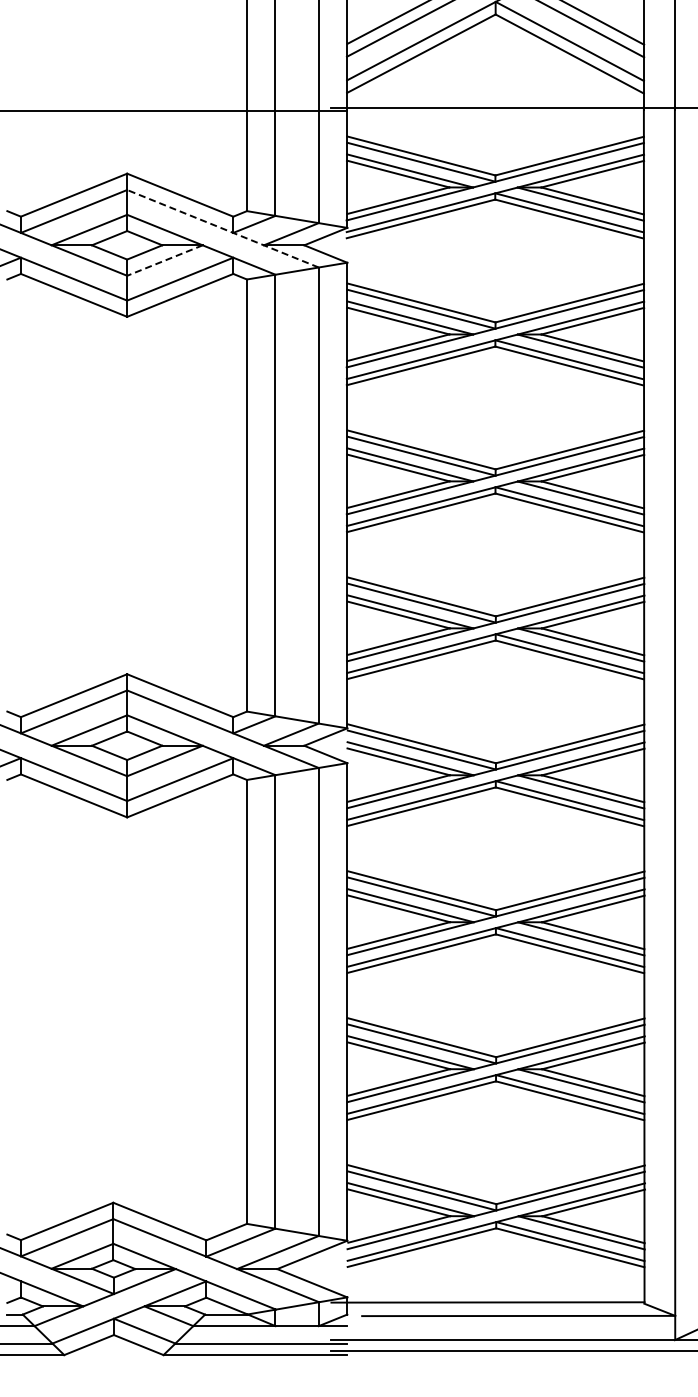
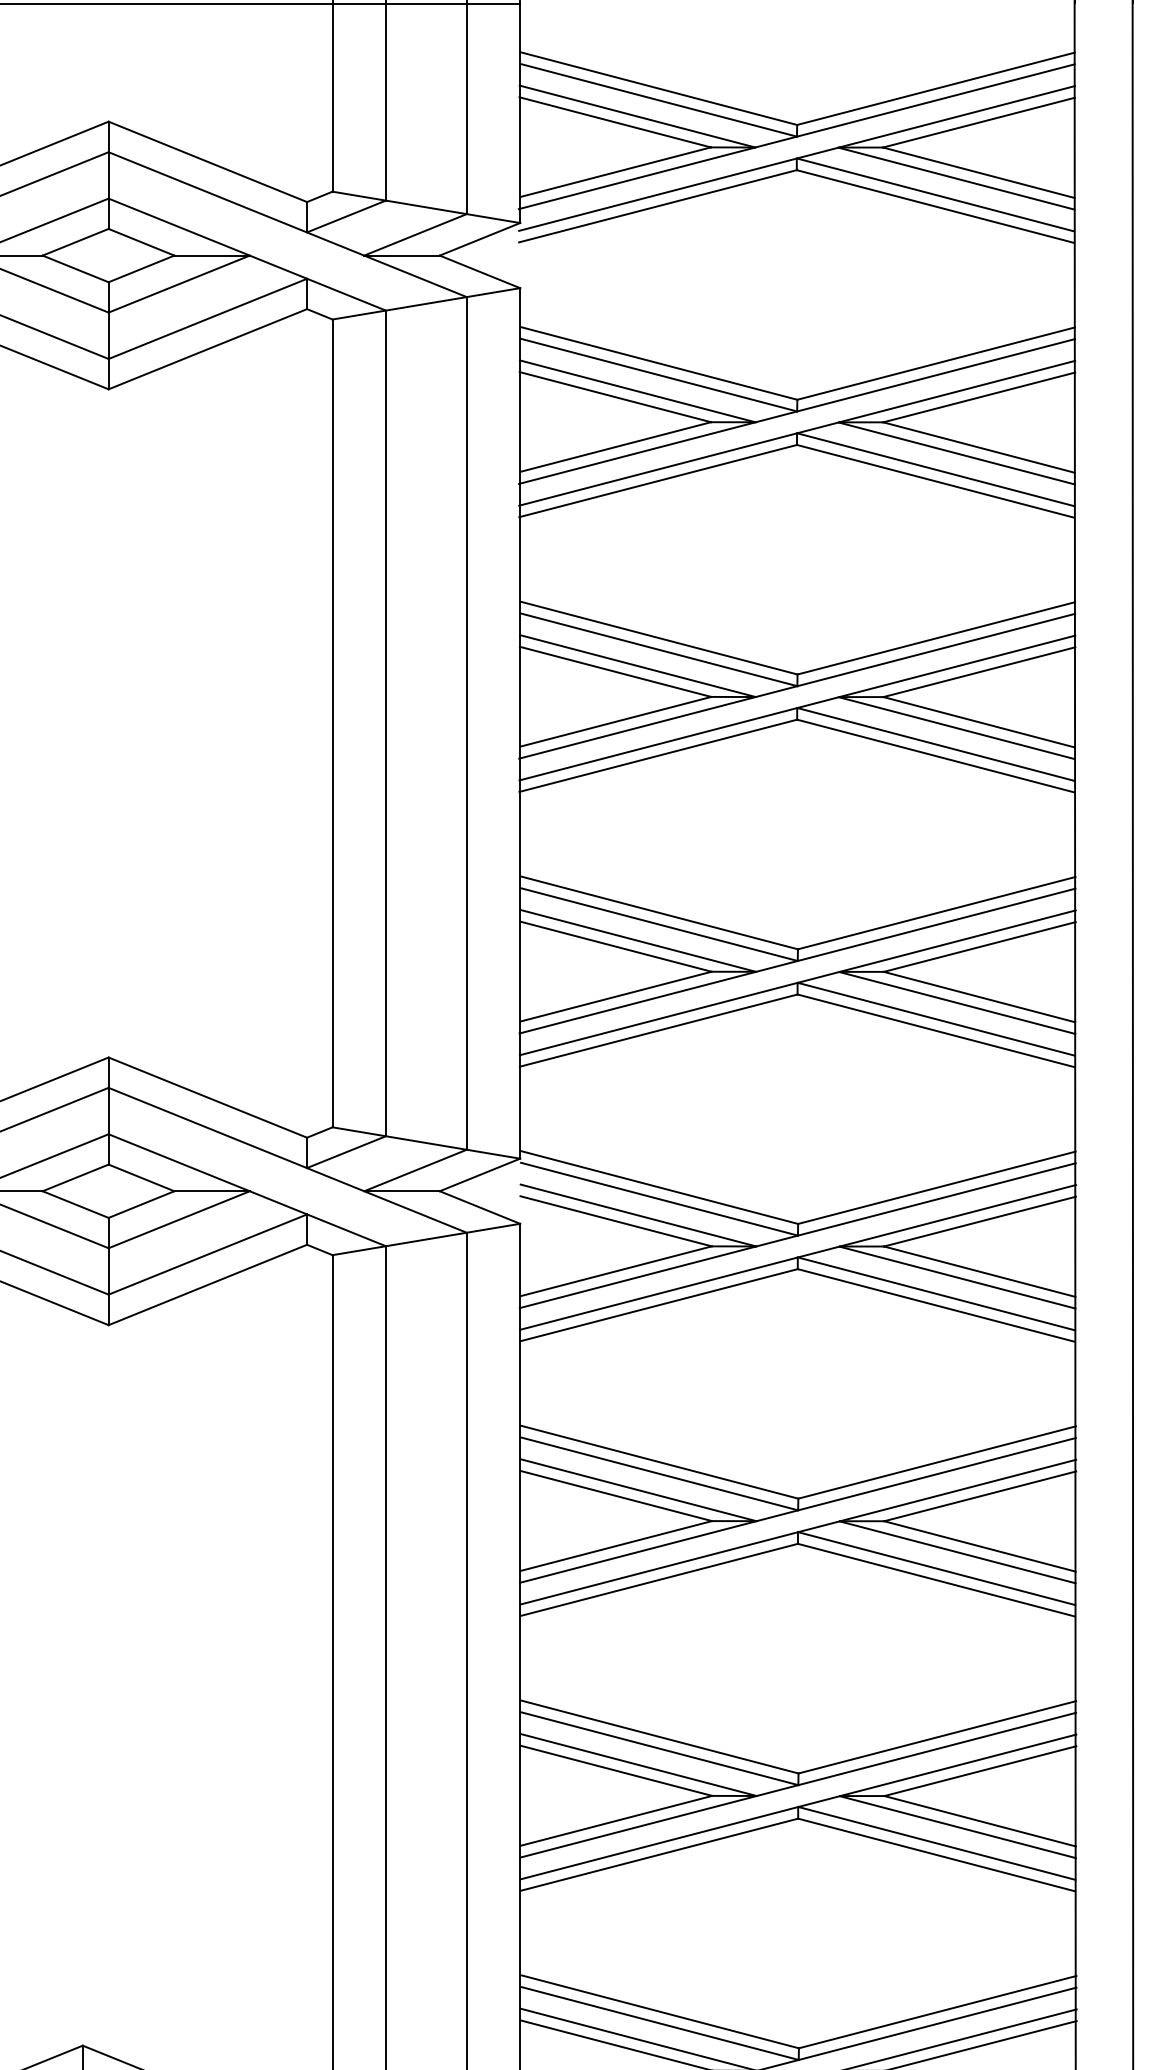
line: (222, 228) -> (286, 224), dashed -> solid
line: (164, 260) -> (178, 283), dashed -> solid

